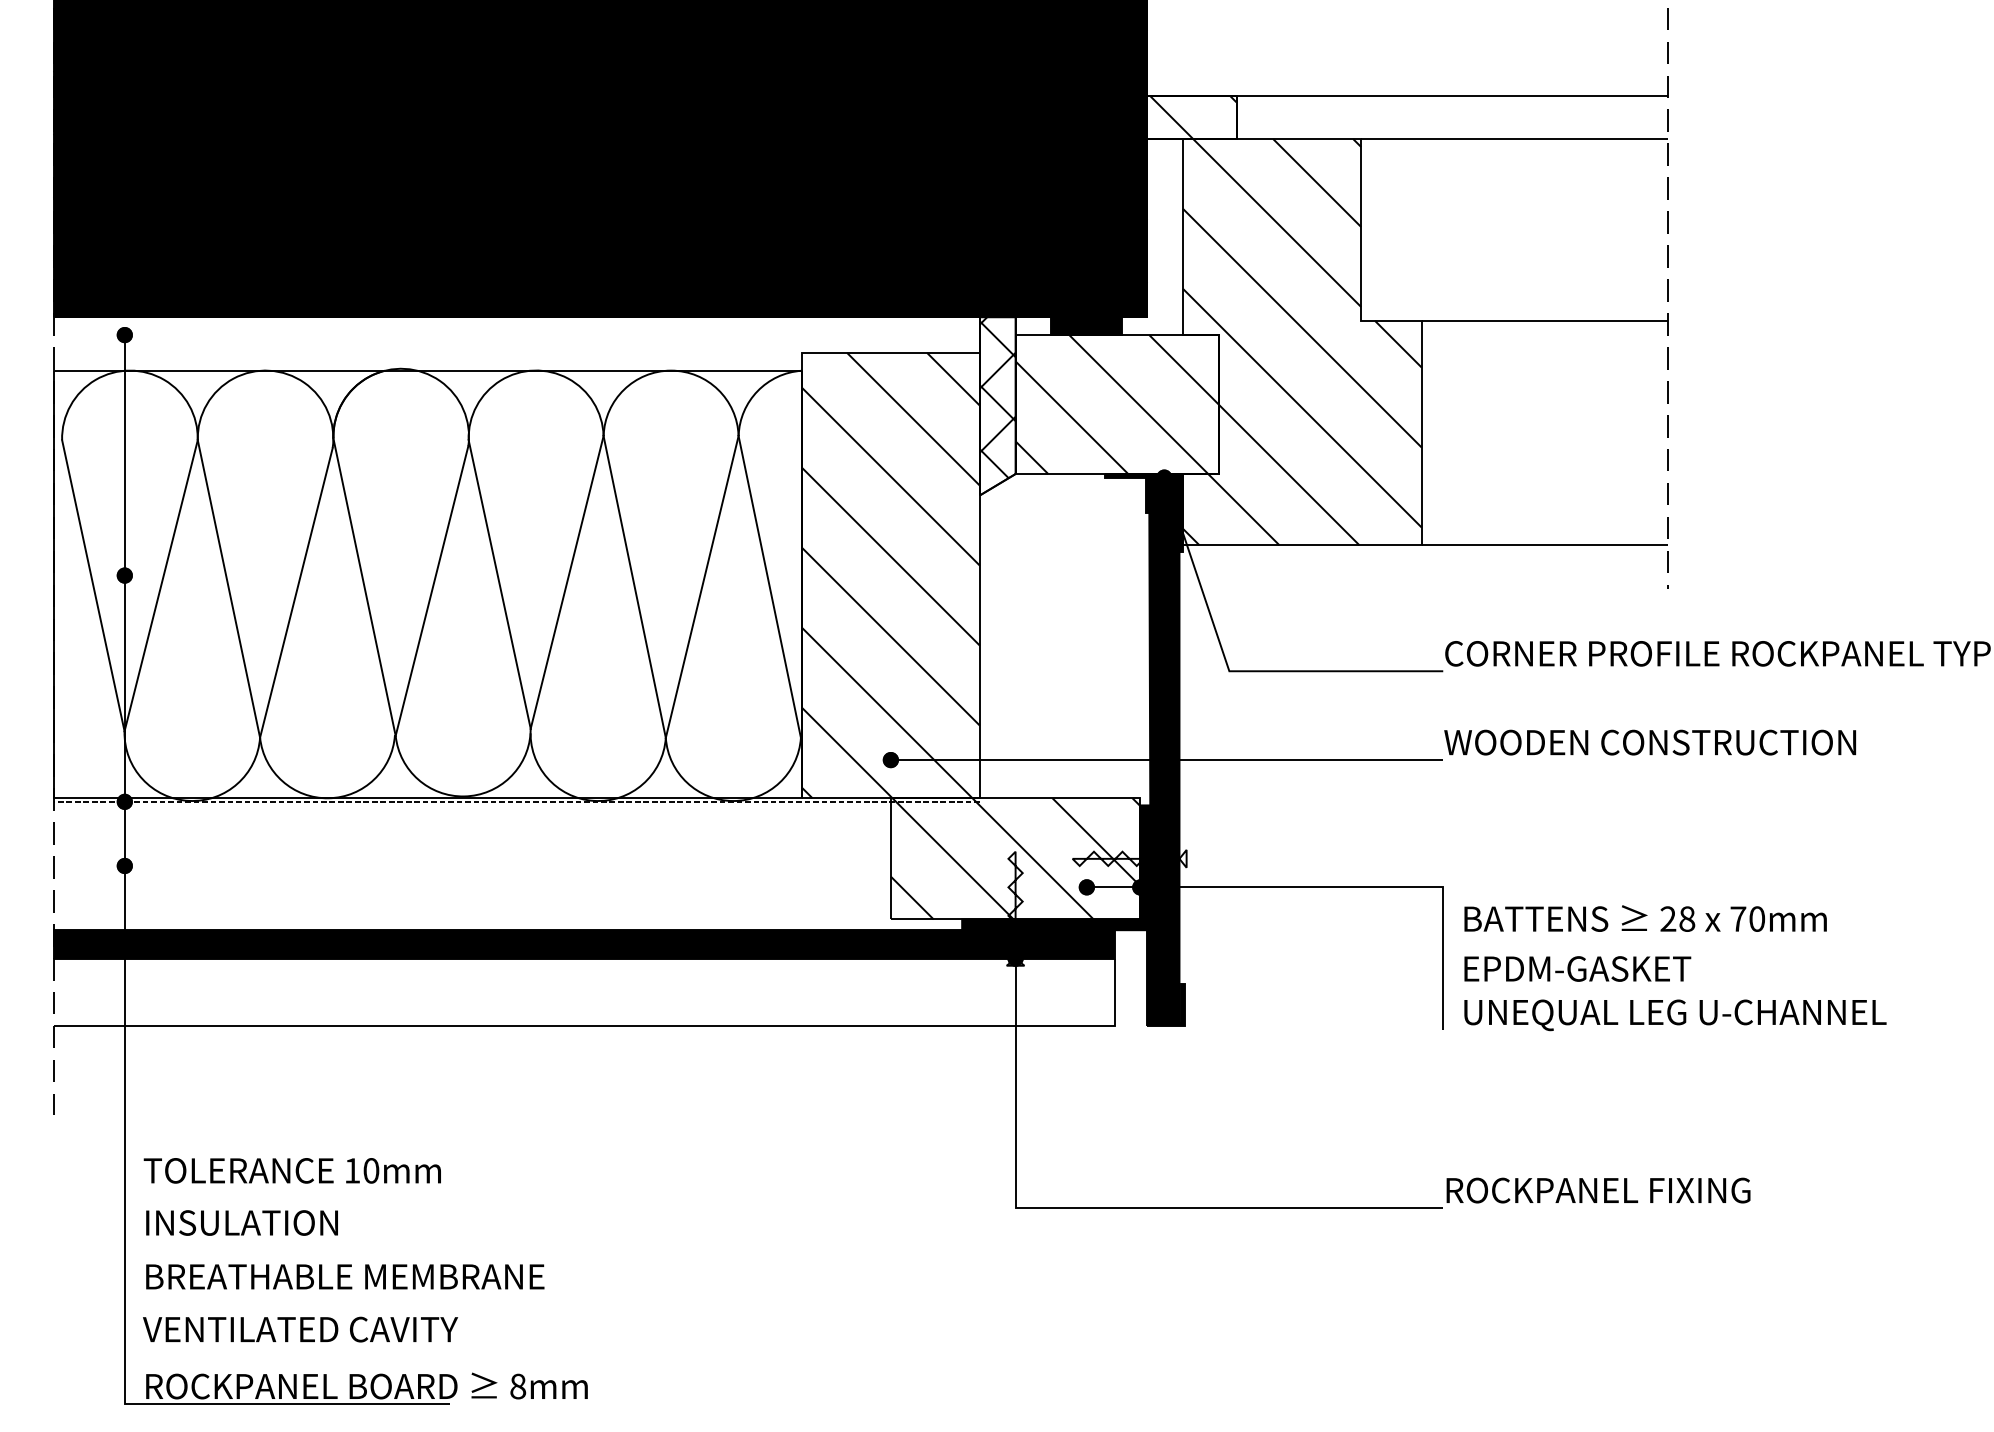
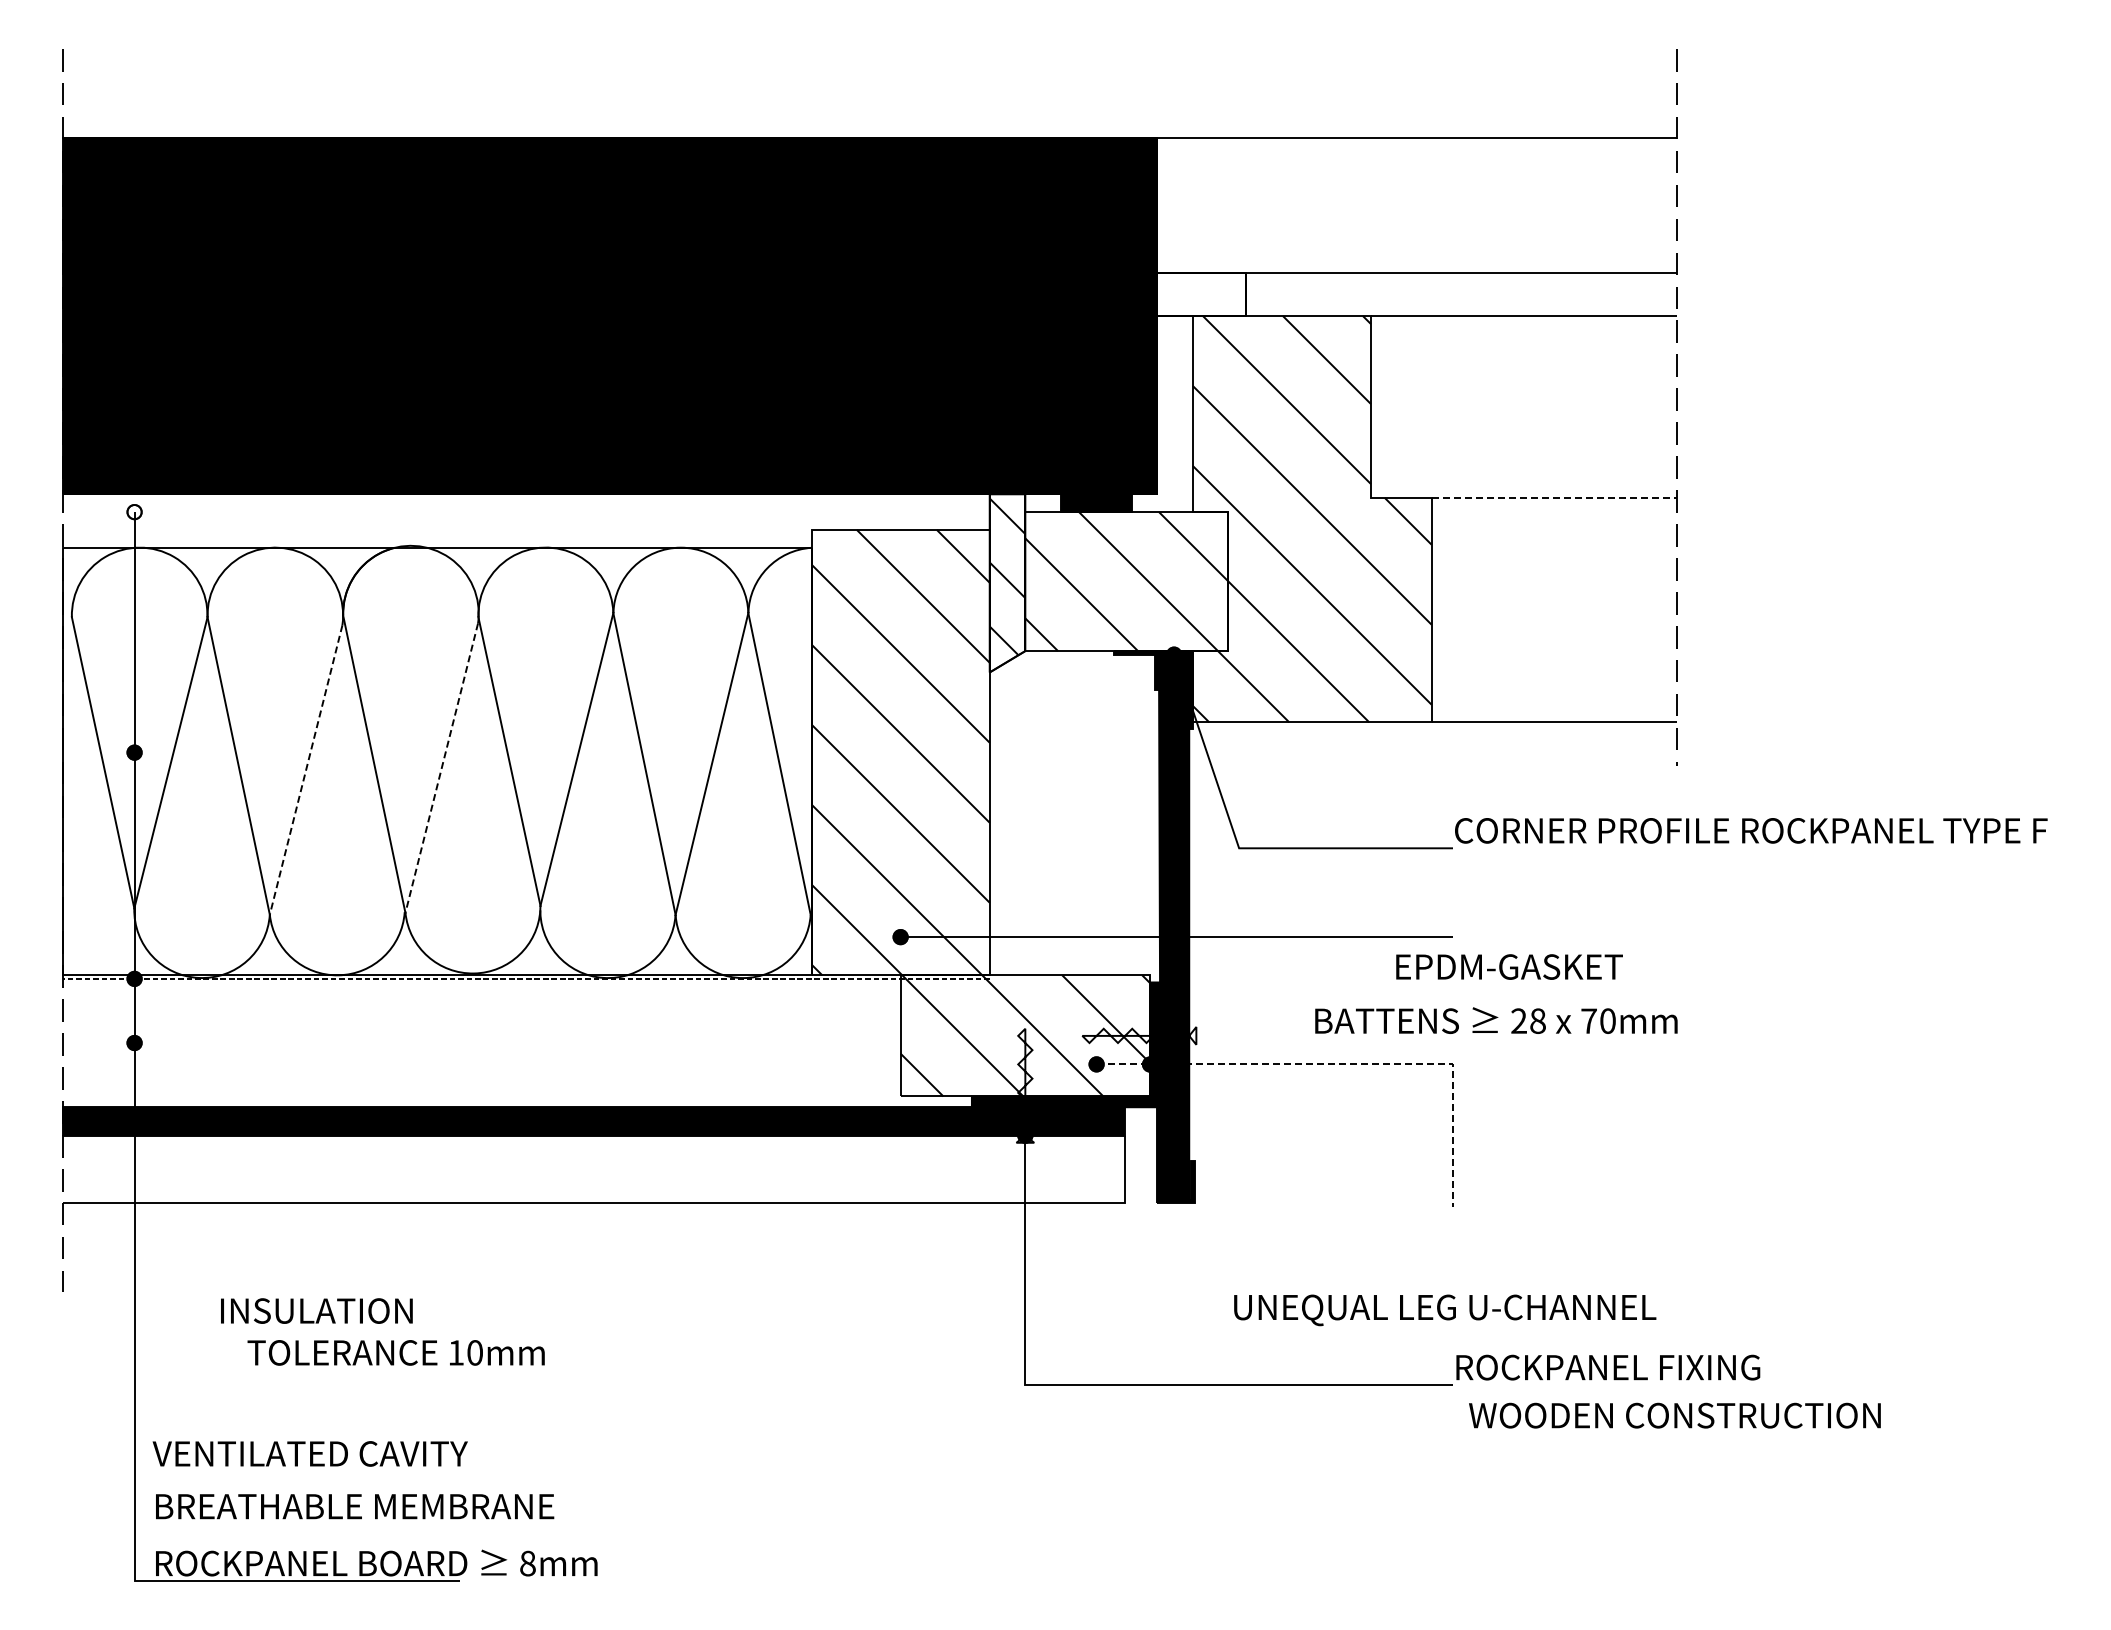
hatch: (1193, 117) -> (1203, 294), removed
line: (1544, 320) -> (1554, 497), solid -> dashed
fill: (124, 335) -> (134, 512), removed
hatch: (997, 384) -> (1007, 561), removed
line: (431, 591) -> (441, 768), solid -> dashed
line: (296, 593) -> (306, 770), solid -> dashed
text: (1649, 742) -> (1674, 1415), moved
line: (1337, 887) -> (1347, 1064), solid -> dashed
text: (1645, 918) -> (1496, 1020), moved
text: (1577, 968) -> (1509, 966), moved
text: (1675, 1015) -> (1445, 1310), moved
text: (291, 1170) -> (395, 1352), moved
text: (241, 1222) -> (316, 1310), moved
text: (343, 1276) -> (353, 1453), BREATHABLE MEMBRANE -> VENTILATED CAVITY
text: (343, 1329) -> (353, 1506), VENTILATED CAVITY -> BREATHABLE MEMBRANE

